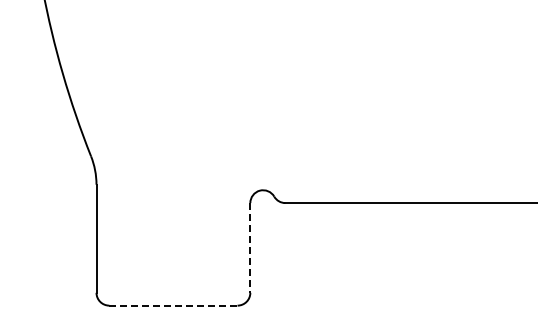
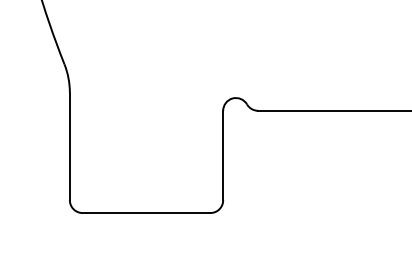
line: (250, 247) -> (223, 155), dashed -> solid
line: (173, 305) -> (146, 212), dashed -> solid

